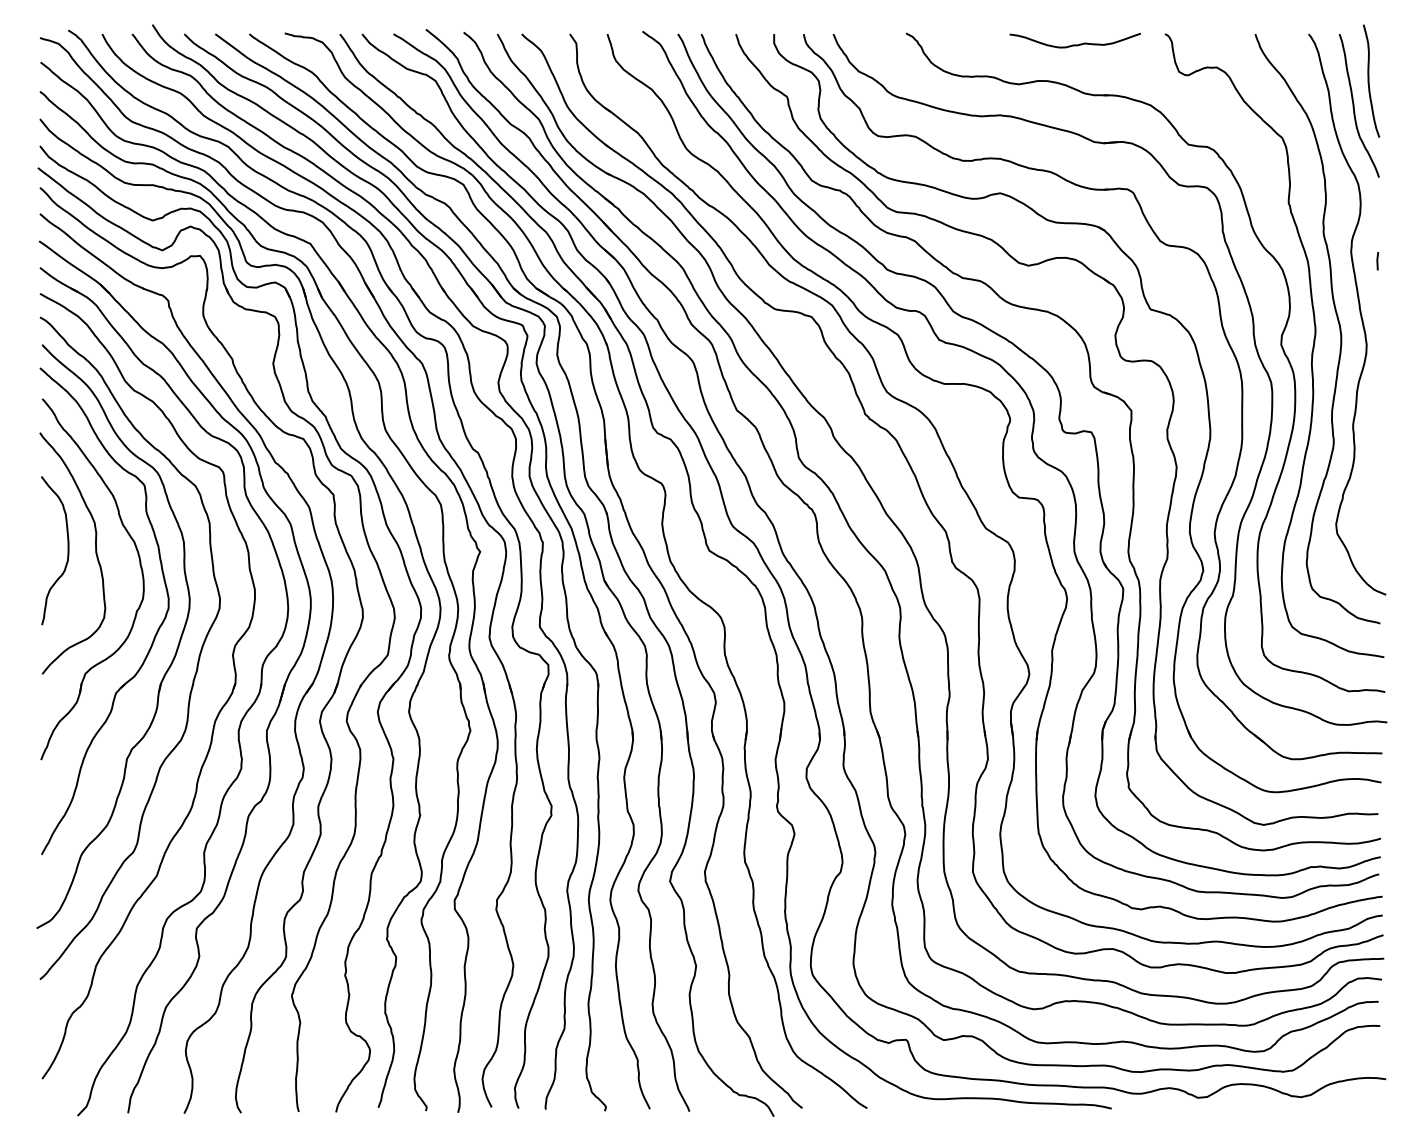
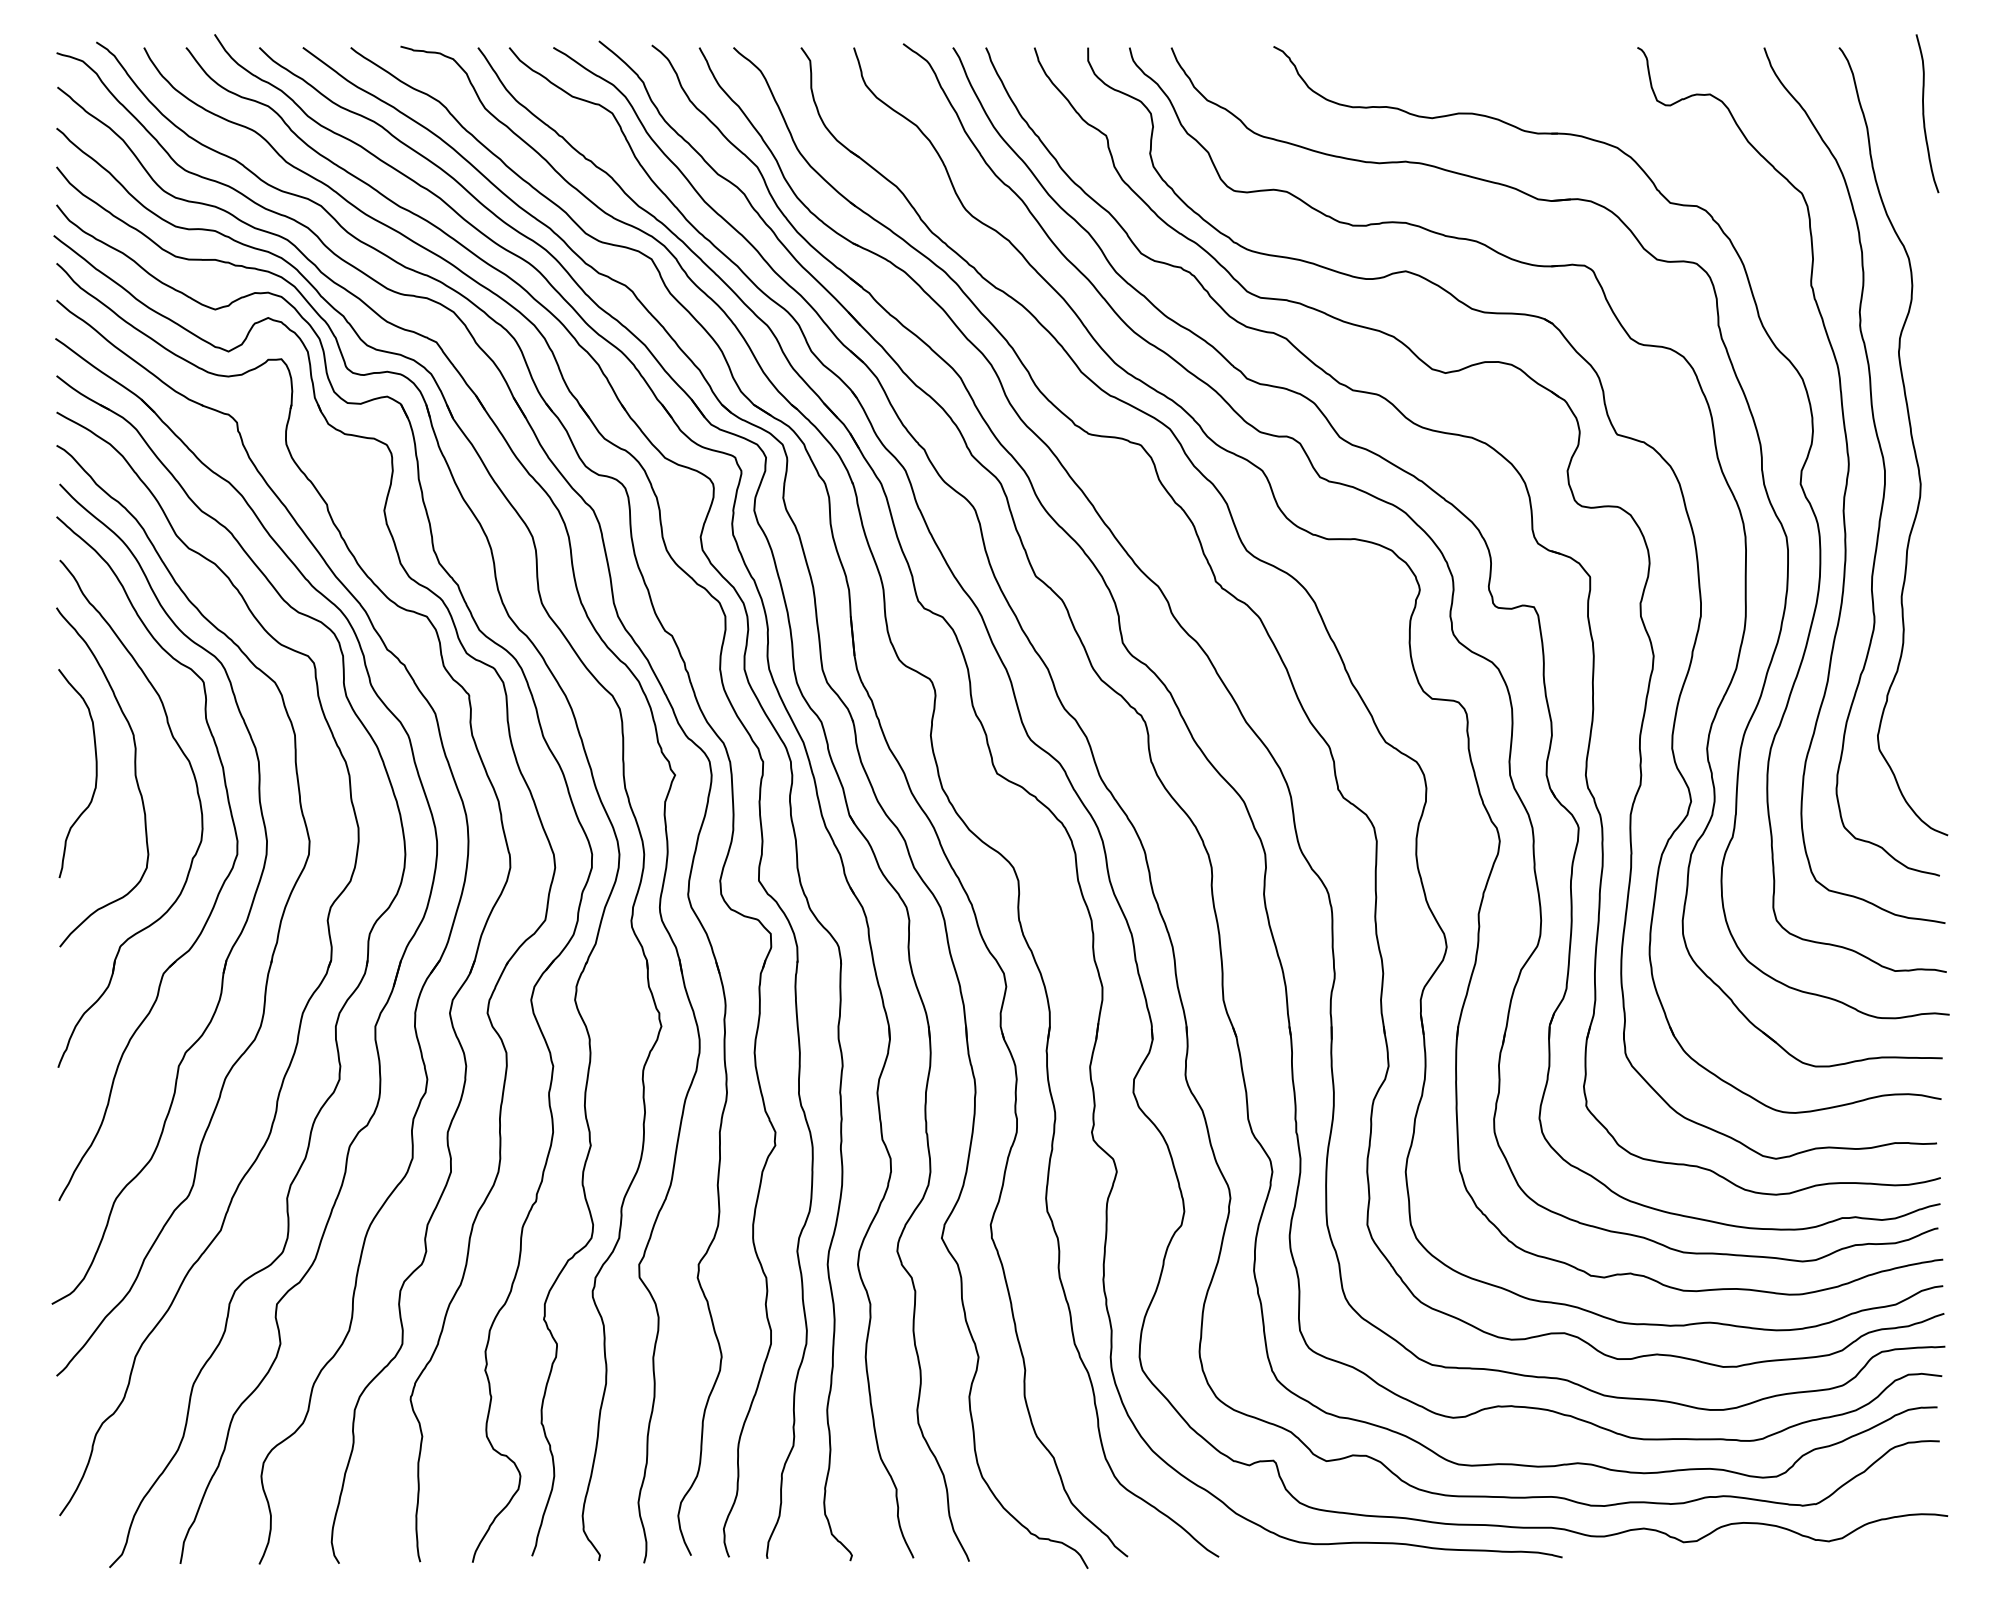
curve: (1075, 44) -> (1511, 62), removed
curve: (1354, 105) -> (1903, 148), removed
line: (1377, 261) -> (1935, 366), removed

